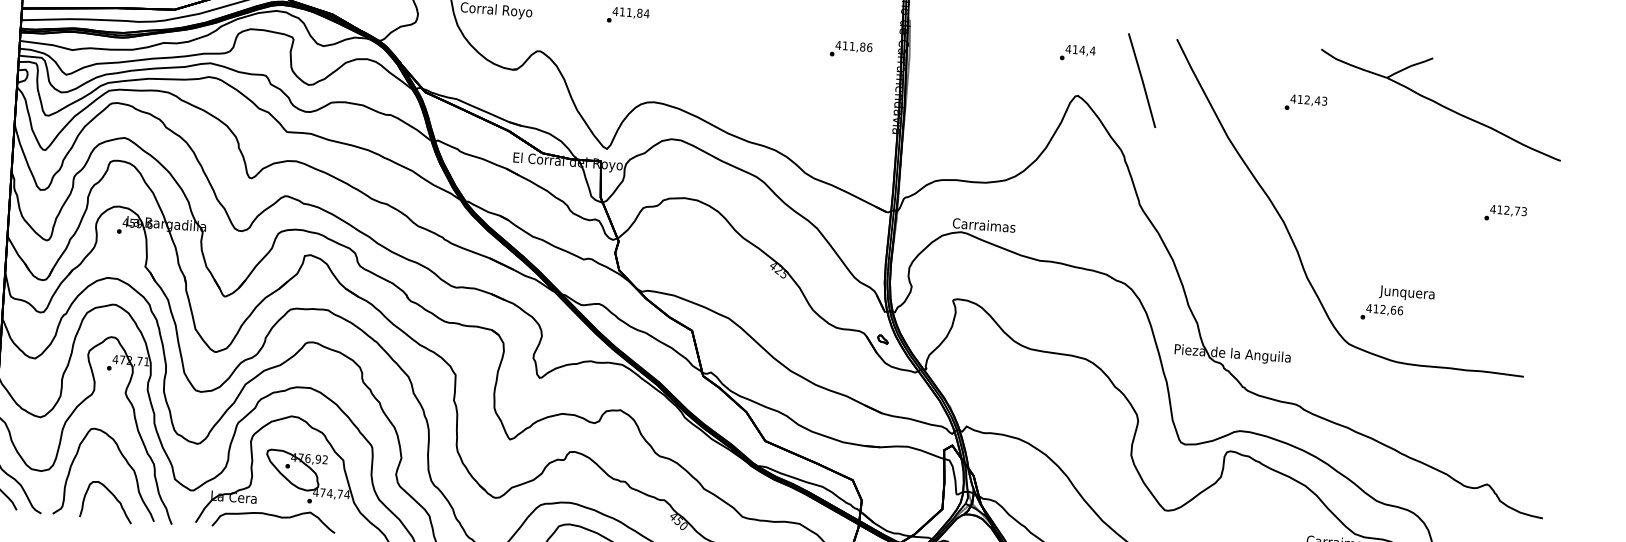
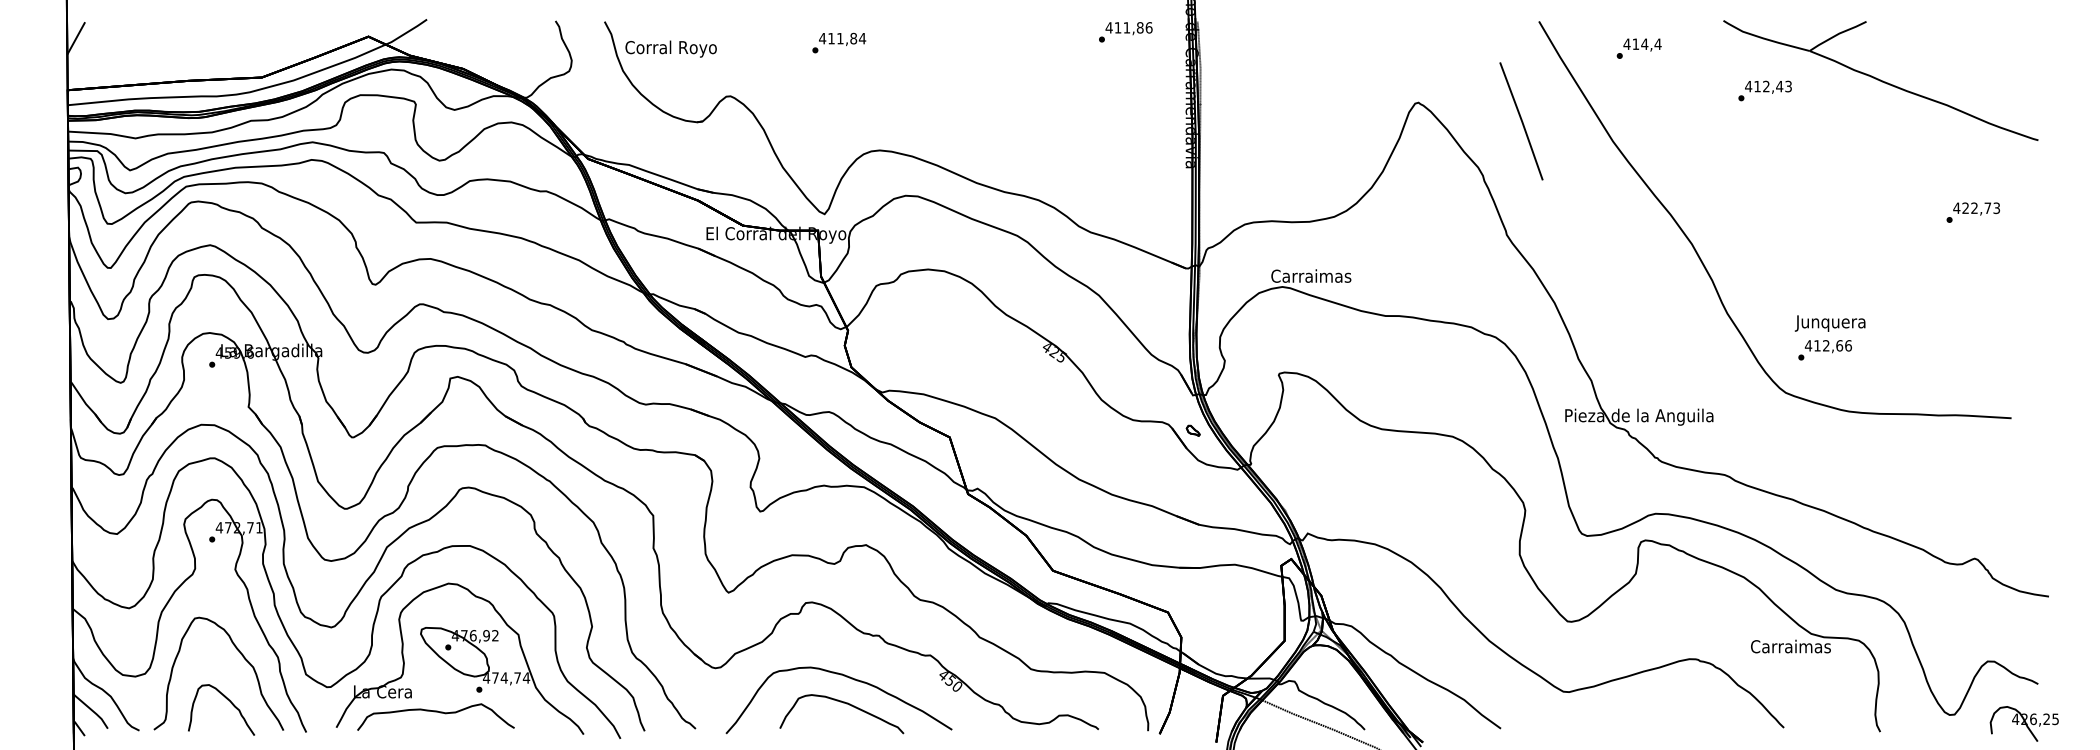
text: (850, 49) -> (1125, 32), moved
text: (1077, 53) -> (1638, 48), moved
line: (1142, 80) -> (1521, 121), moved
text: (1305, 102) -> (1764, 90), moved
text: (1499, 209) -> (1965, 207), 412,73 -> 422,73
text: (1406, 293) -> (1829, 323), moved

